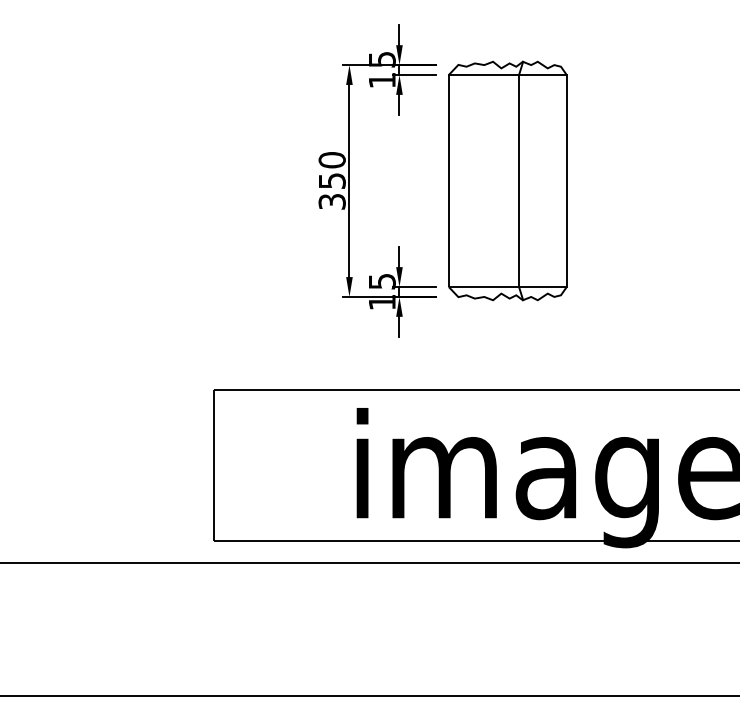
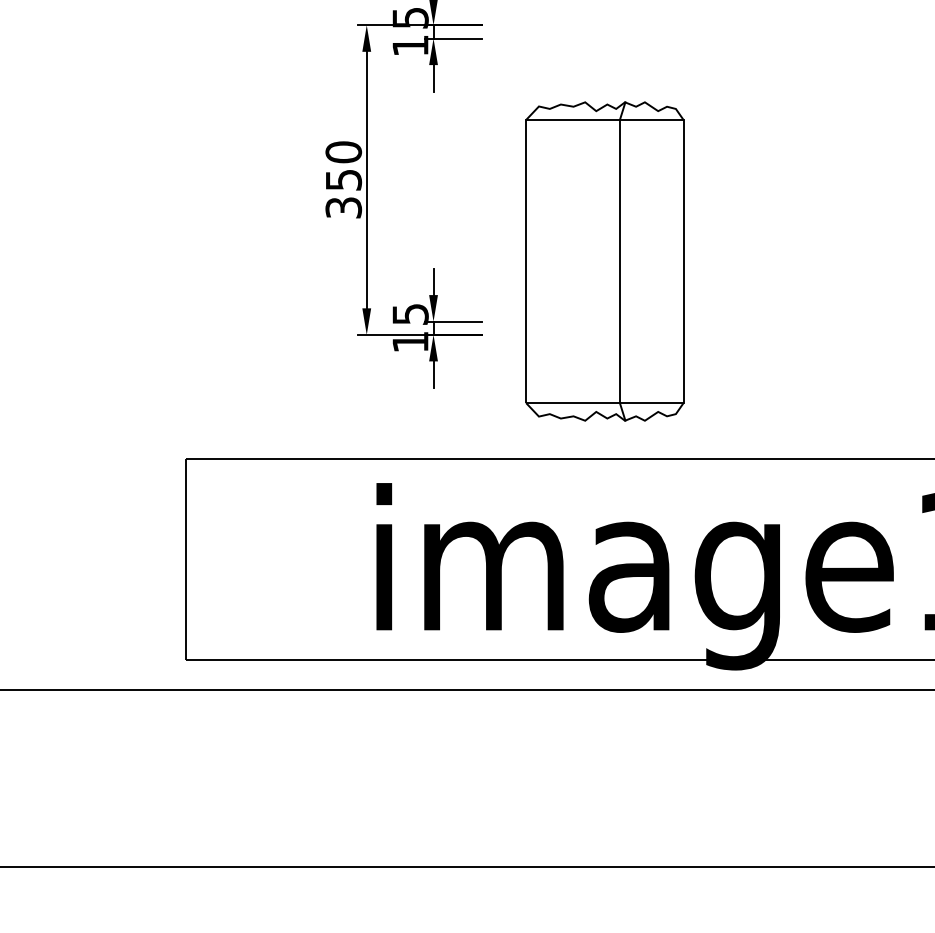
part: (507, 180) -> (604, 260), moved

